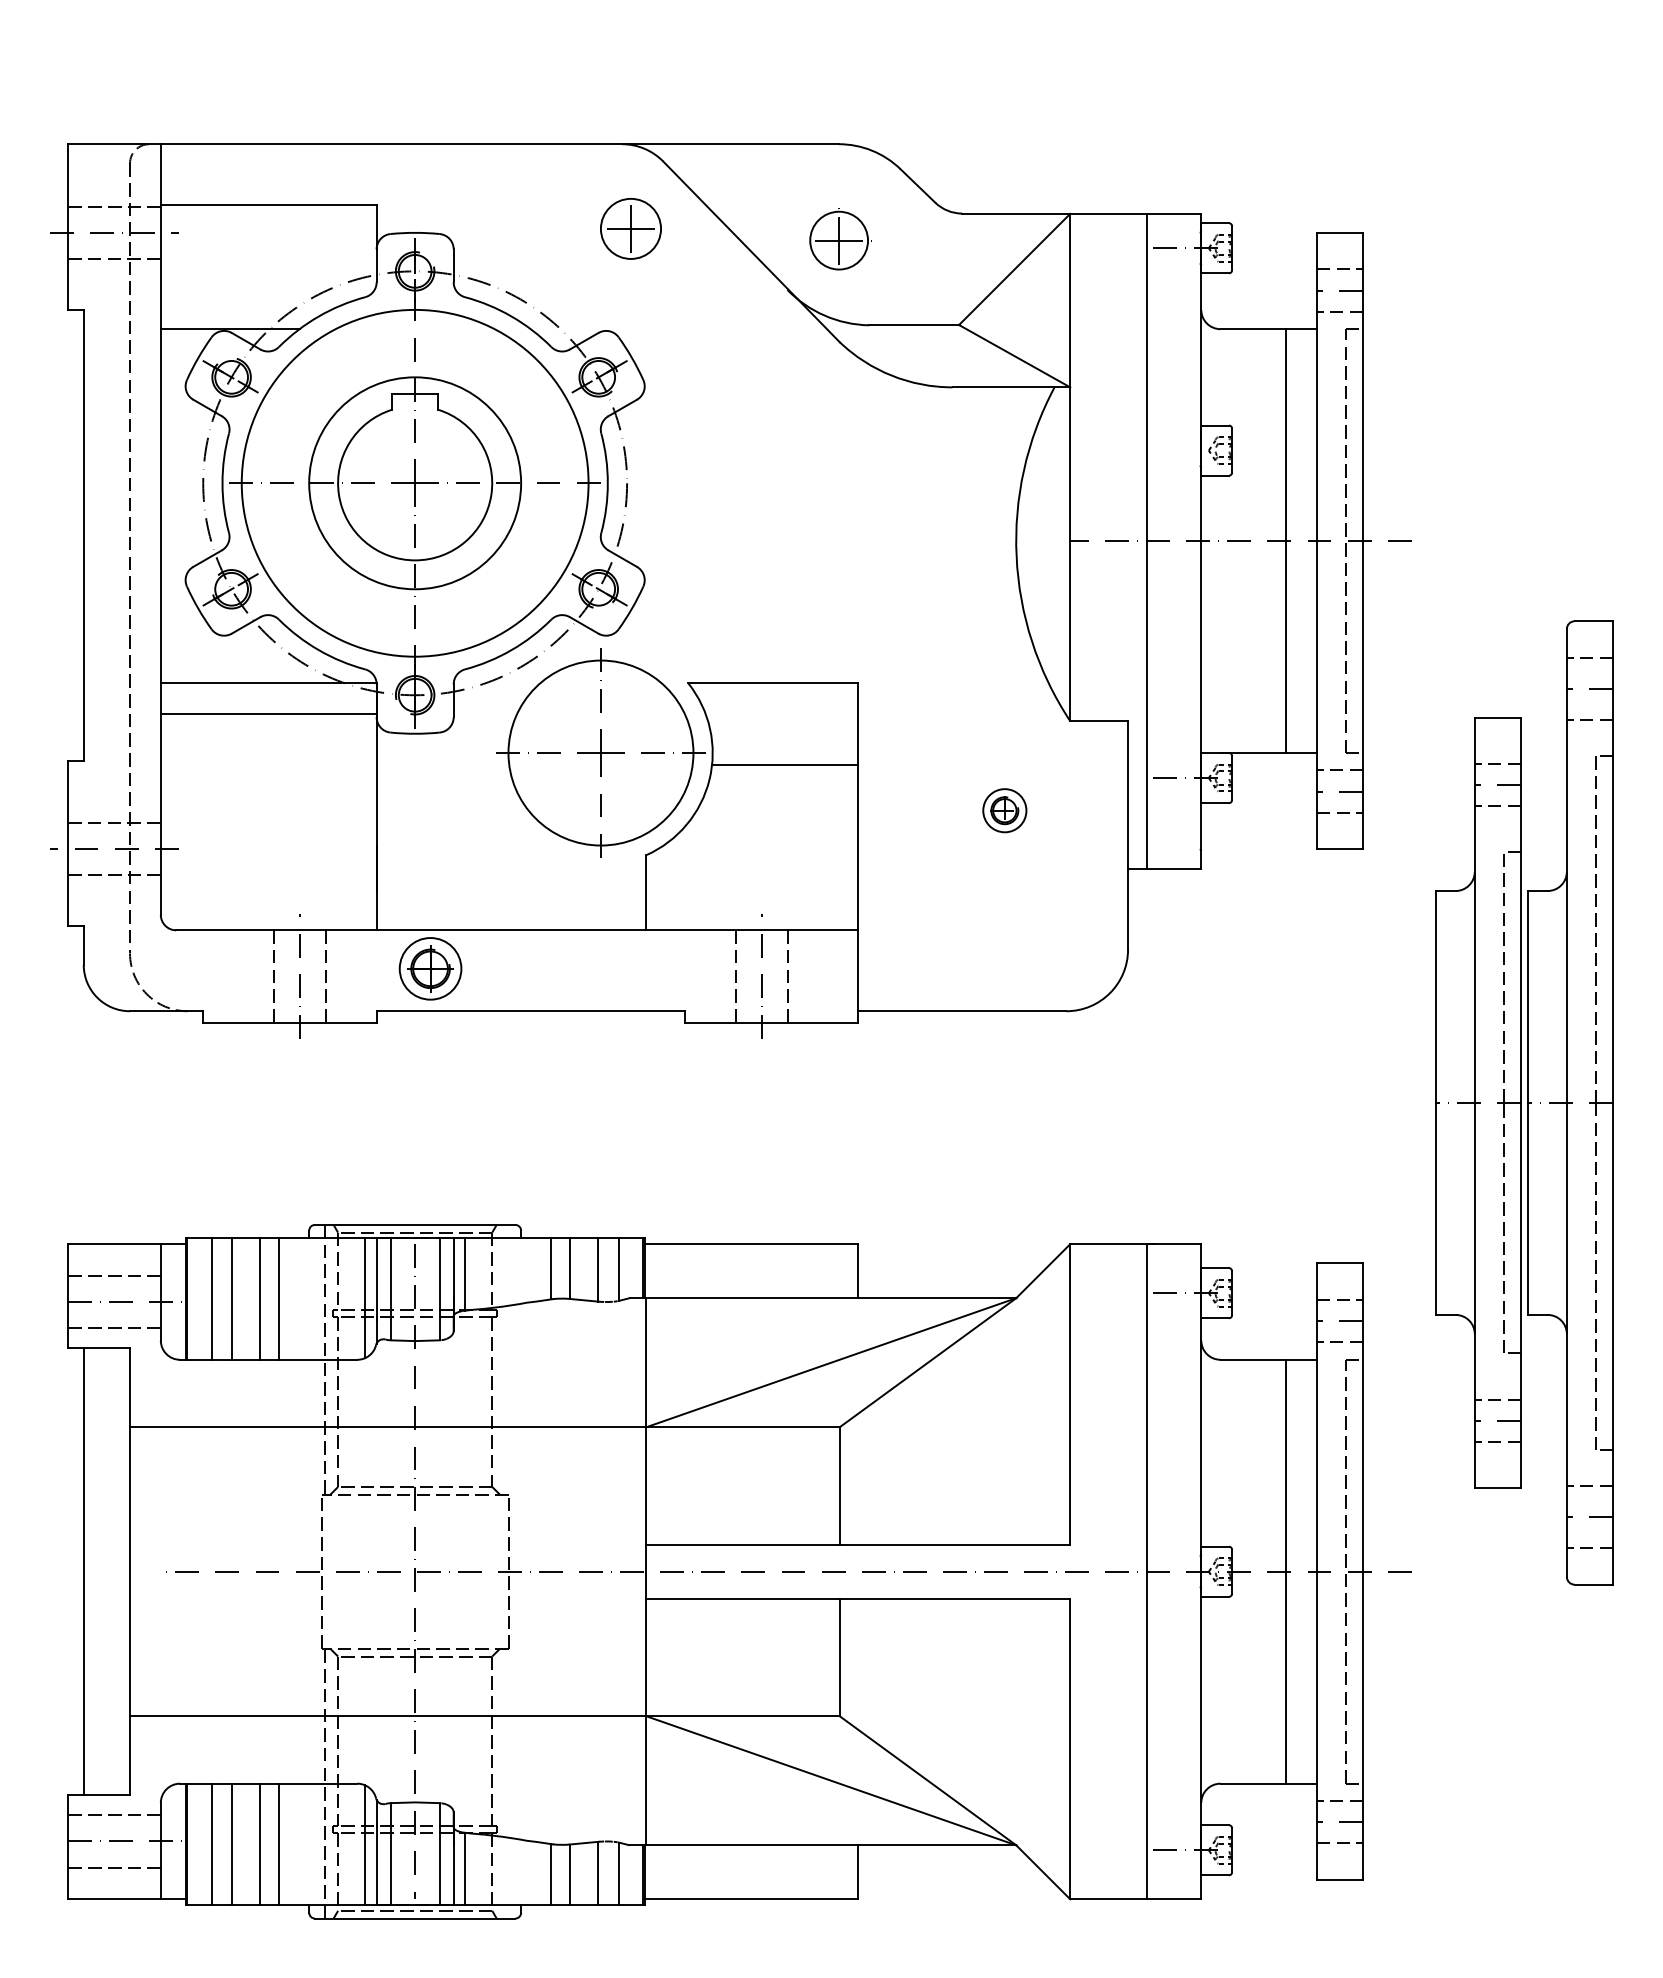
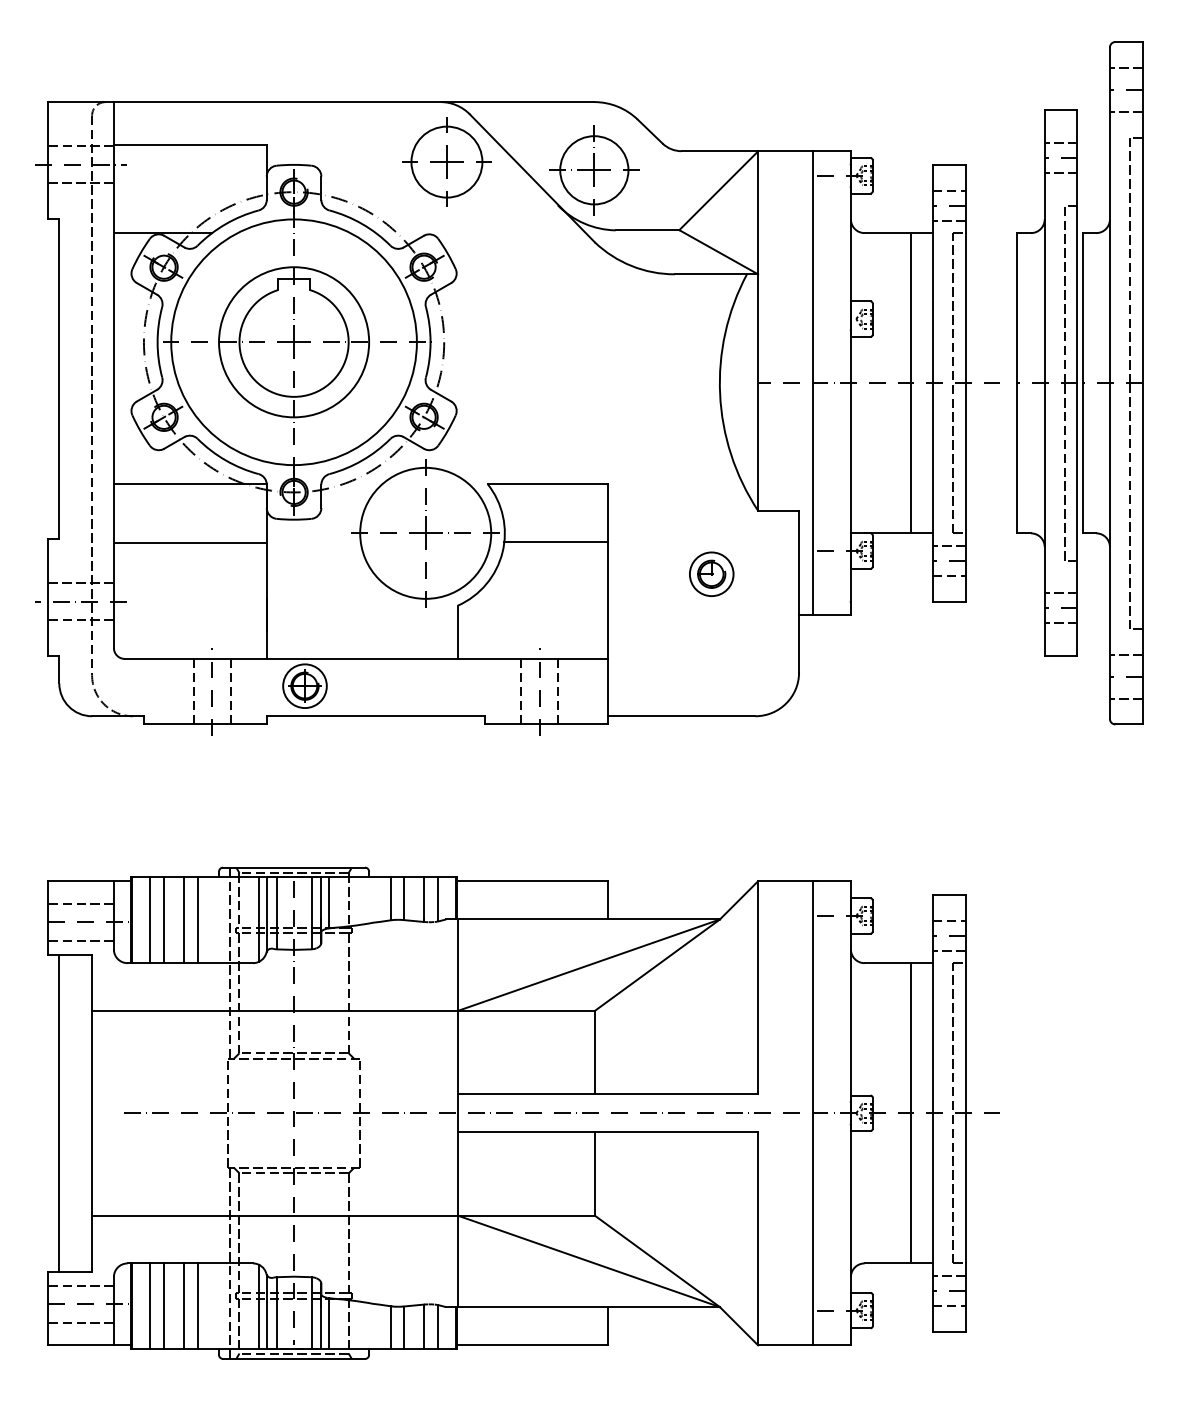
part: (630, 228) -> (446, 161), size x1.67
part: (839, 240) -> (594, 170), size x1.67
line: (267, 713) -> (189, 542), moved
part: (1004, 809) -> (711, 573), size x1.43
part: (1523, 1103) -> (1079, 383), moved

